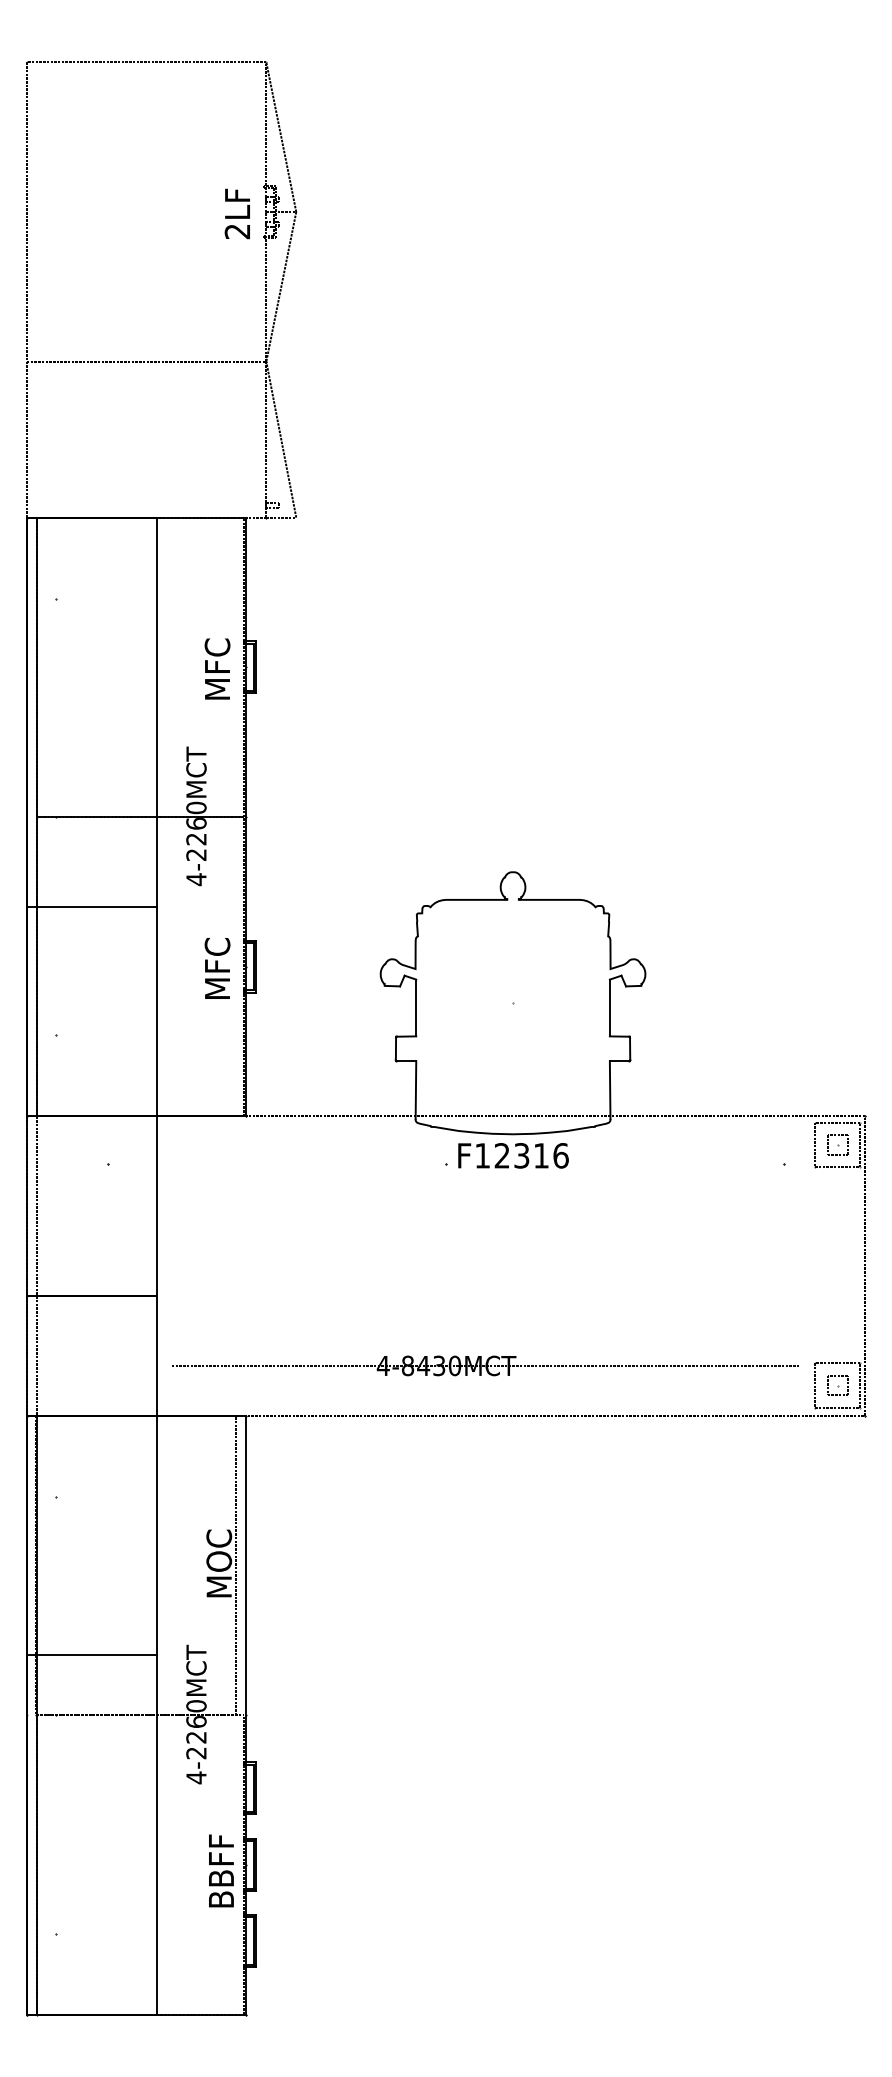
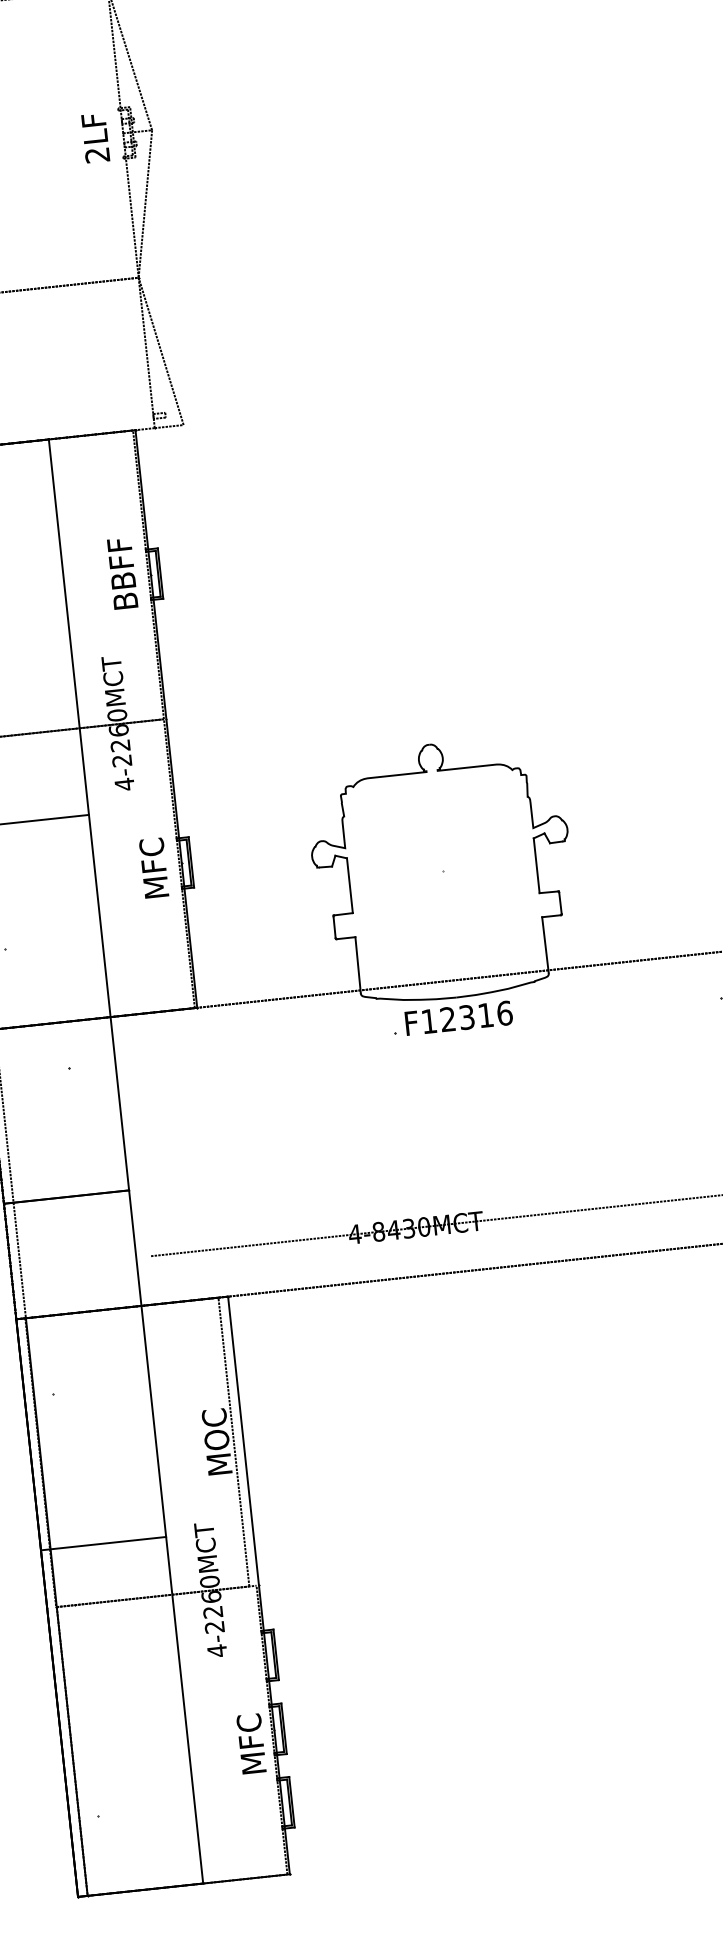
text: (217, 661) -> (122, 571), MFC -> BBFF
text: (221, 1869) -> (250, 1736), BBFF -> MFC

